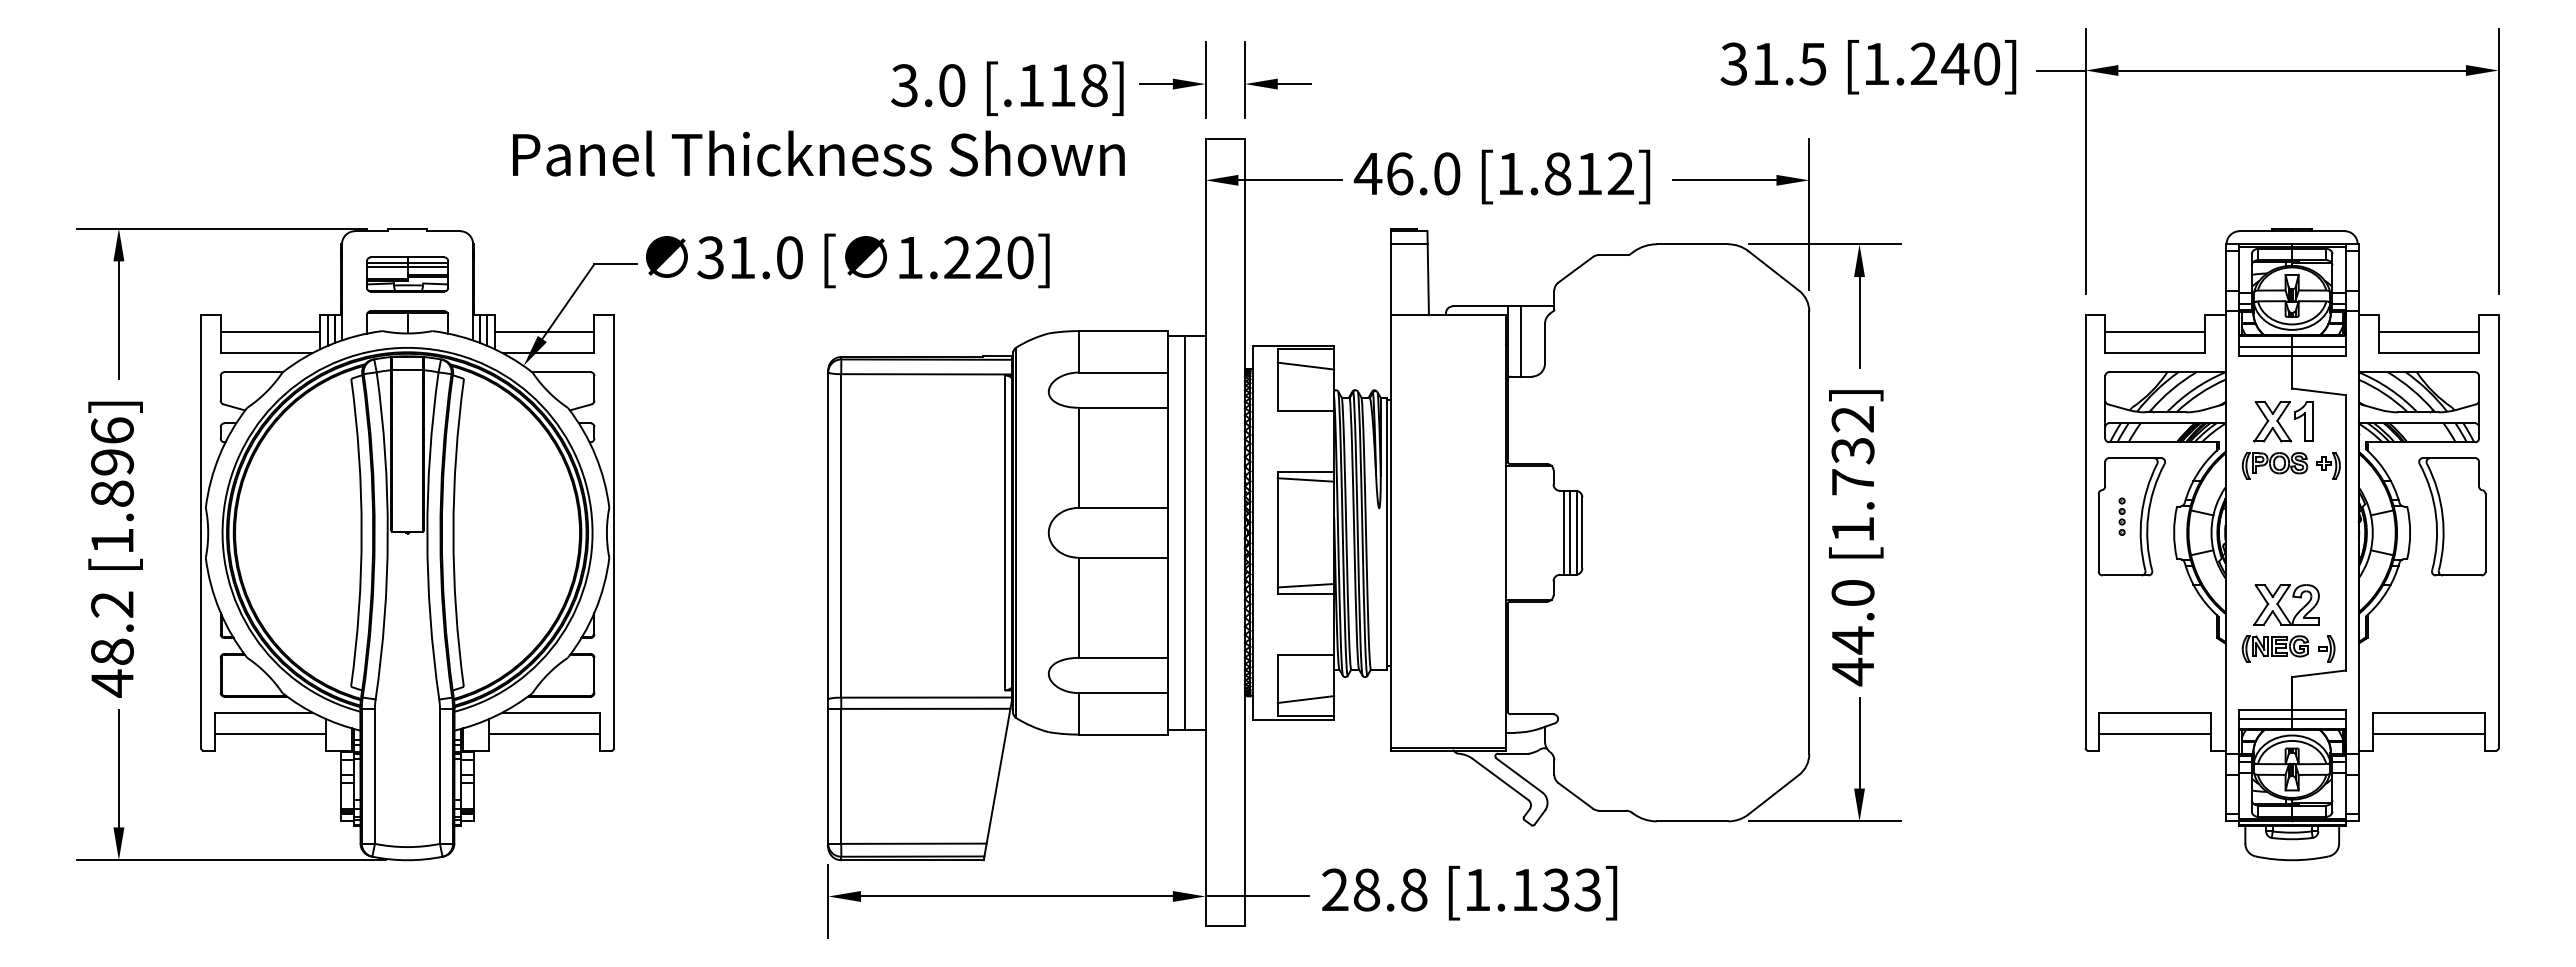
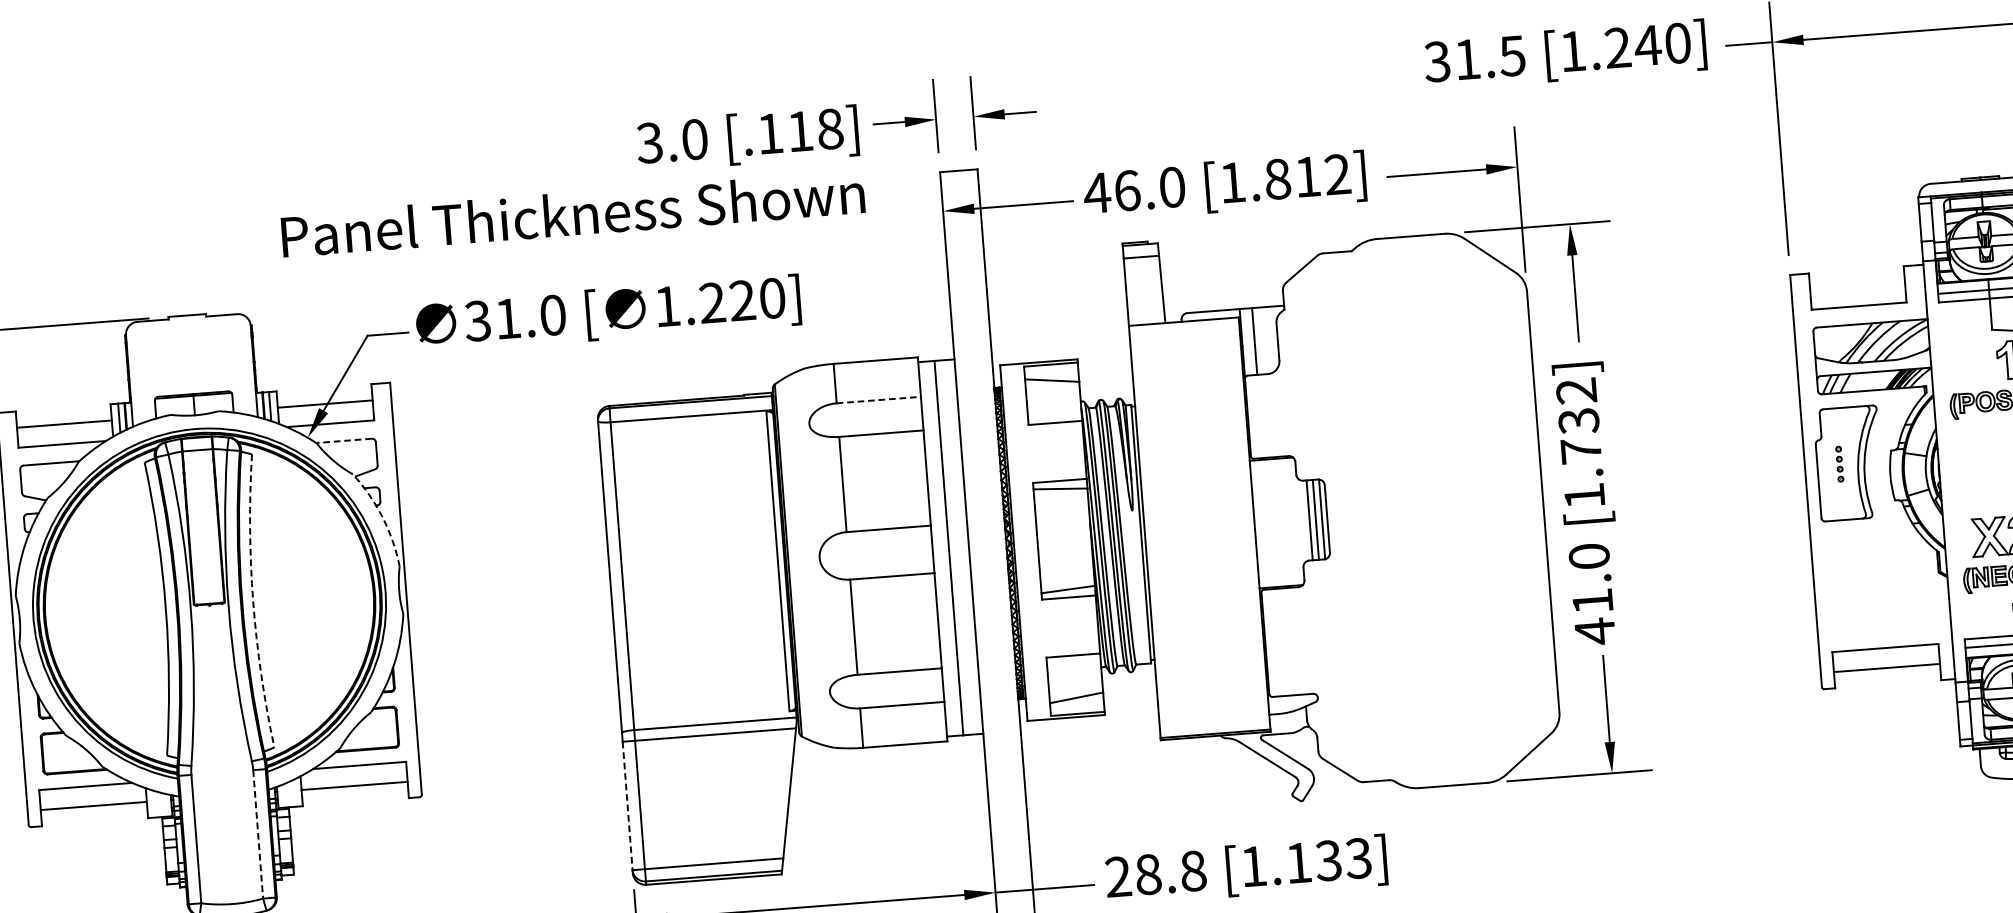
part: (407, 274) -> (190, 359), removed
line: (2154, 332) -> (1857, 286), removed
line: (560, 372) -> (343, 441), solid -> dashed
line: (1123, 372) -> (879, 400), solid -> dashed
part: (2272, 421) -> (1975, 362), removed
arc: (595, 455) -> (382, 517), solid -> dashed
arc: (453, 532) -> (253, 601), solid -> dashed
text: (1852, 640) -> (1592, 601), 44.0 -> 41.0
line: (439, 776) -> (257, 834), solid -> dashed
line: (828, 776) -> (627, 806), solid -> dashed

